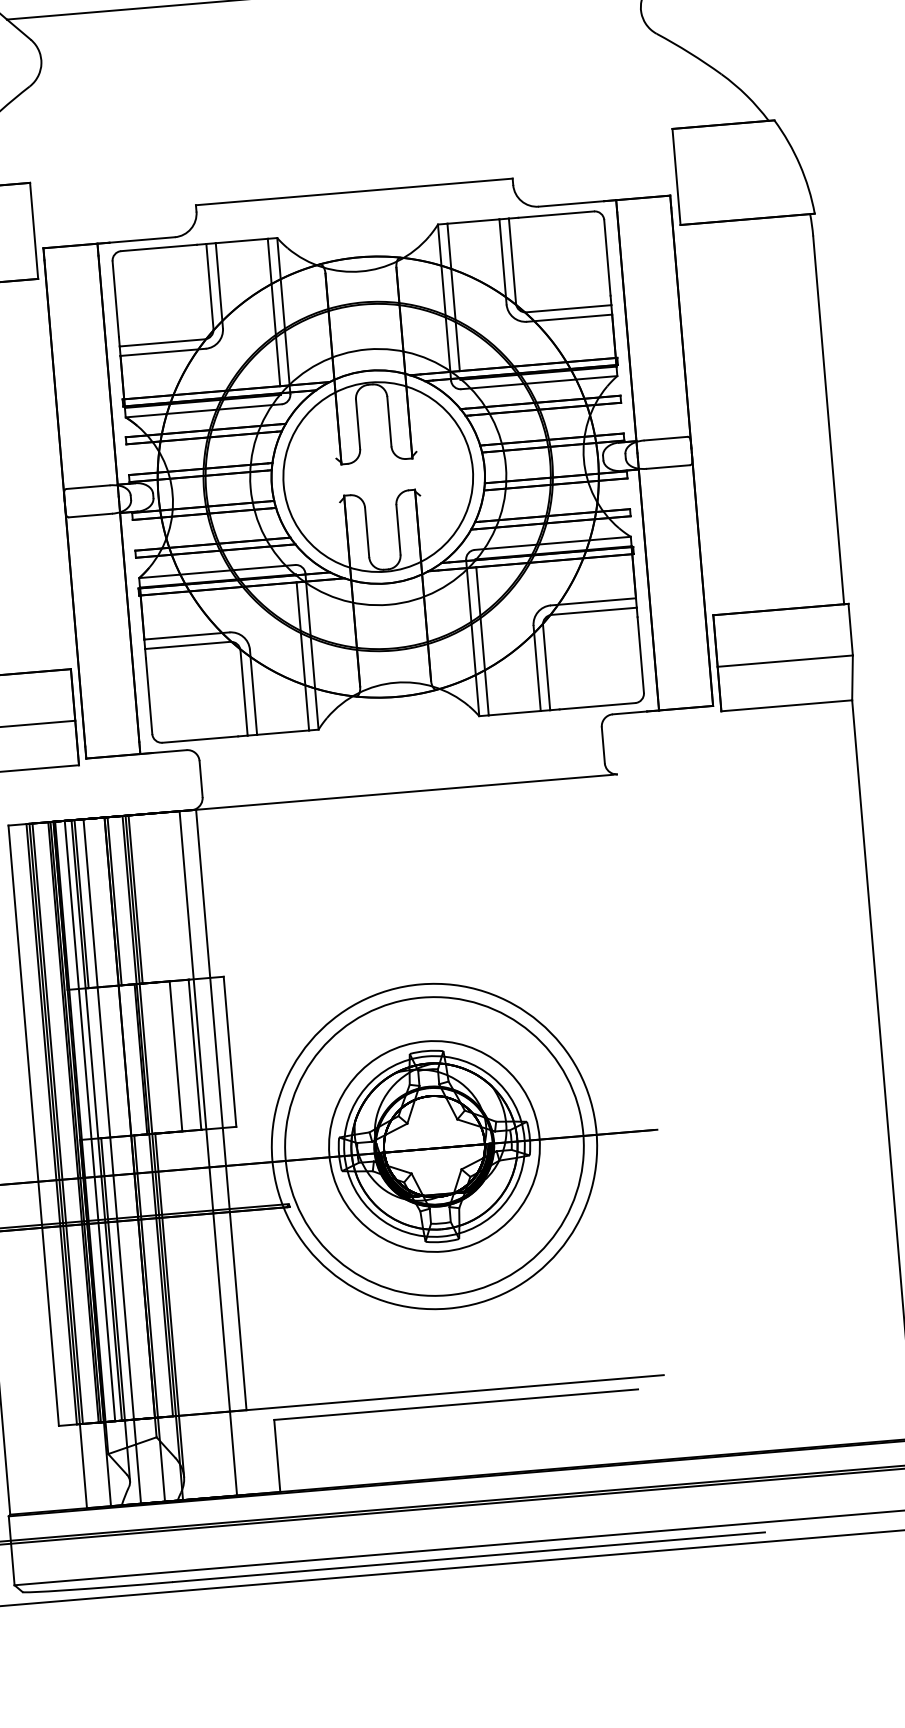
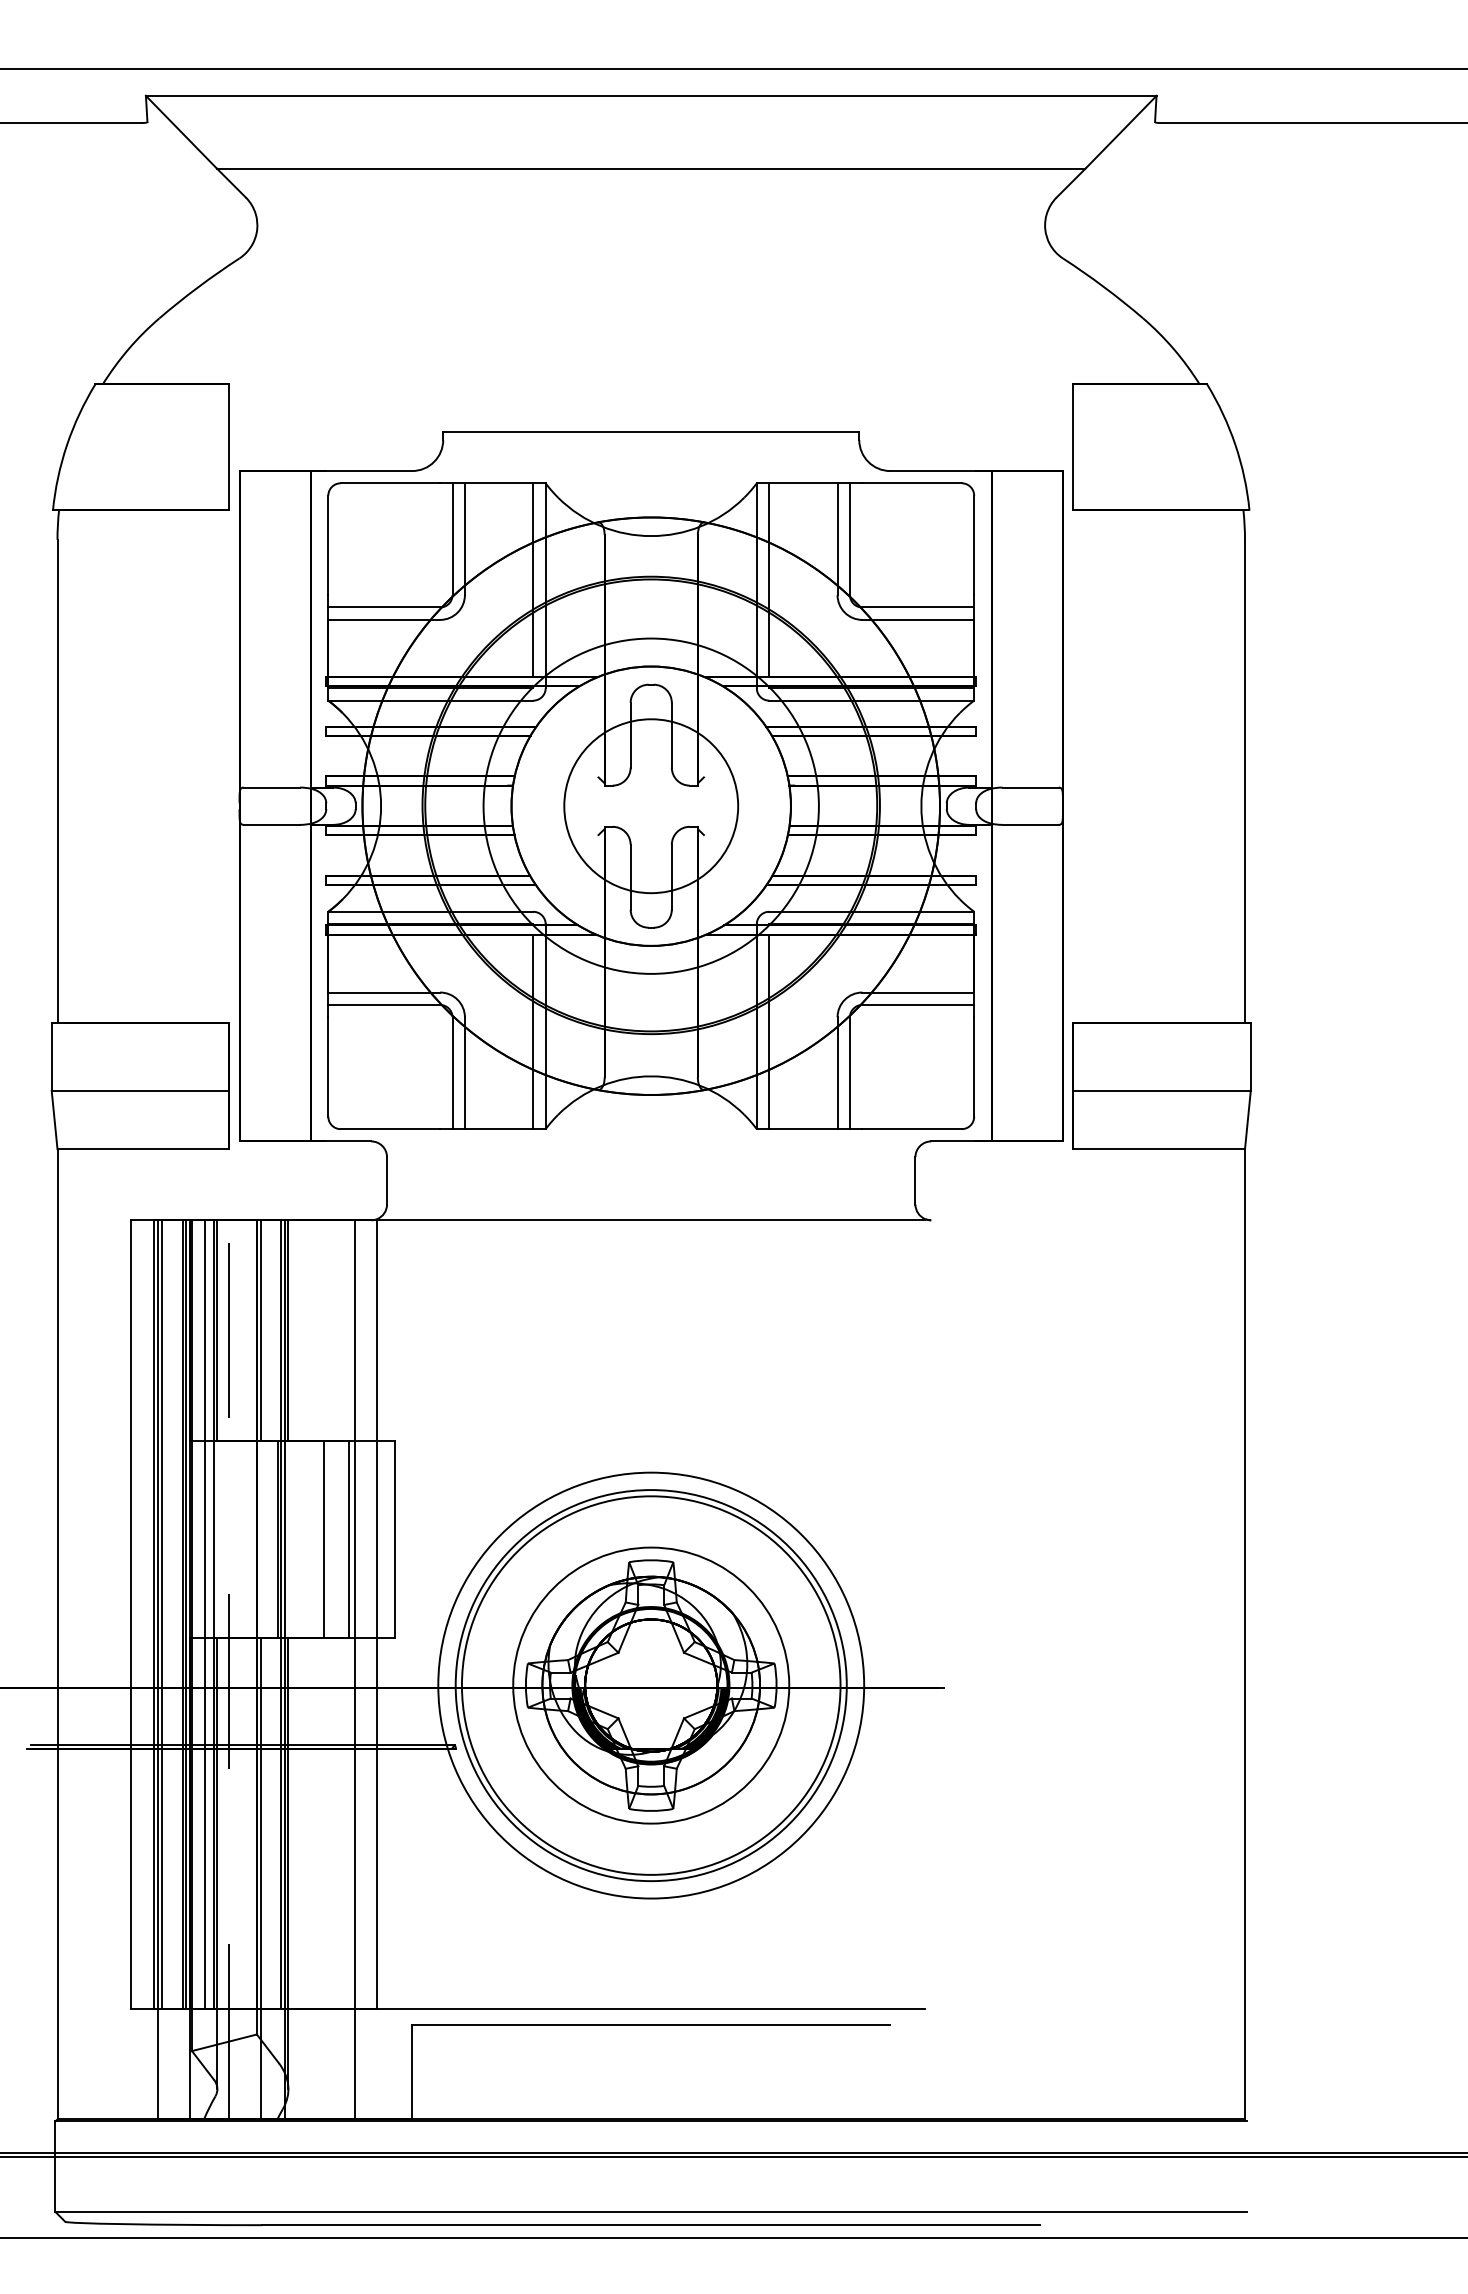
circle: (378, 477) -> (651, 806), size x0.7
circle: (433, 1146) -> (650, 1685), size x1.6
line: (112, 1161) -> (229, 1669), solid -> dashed

